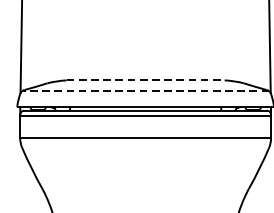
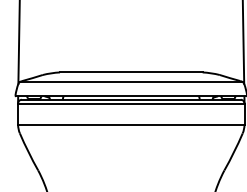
line: (145, 80) -> (131, 72), dashed -> solid
line: (145, 91) -> (131, 82), dashed -> solid

